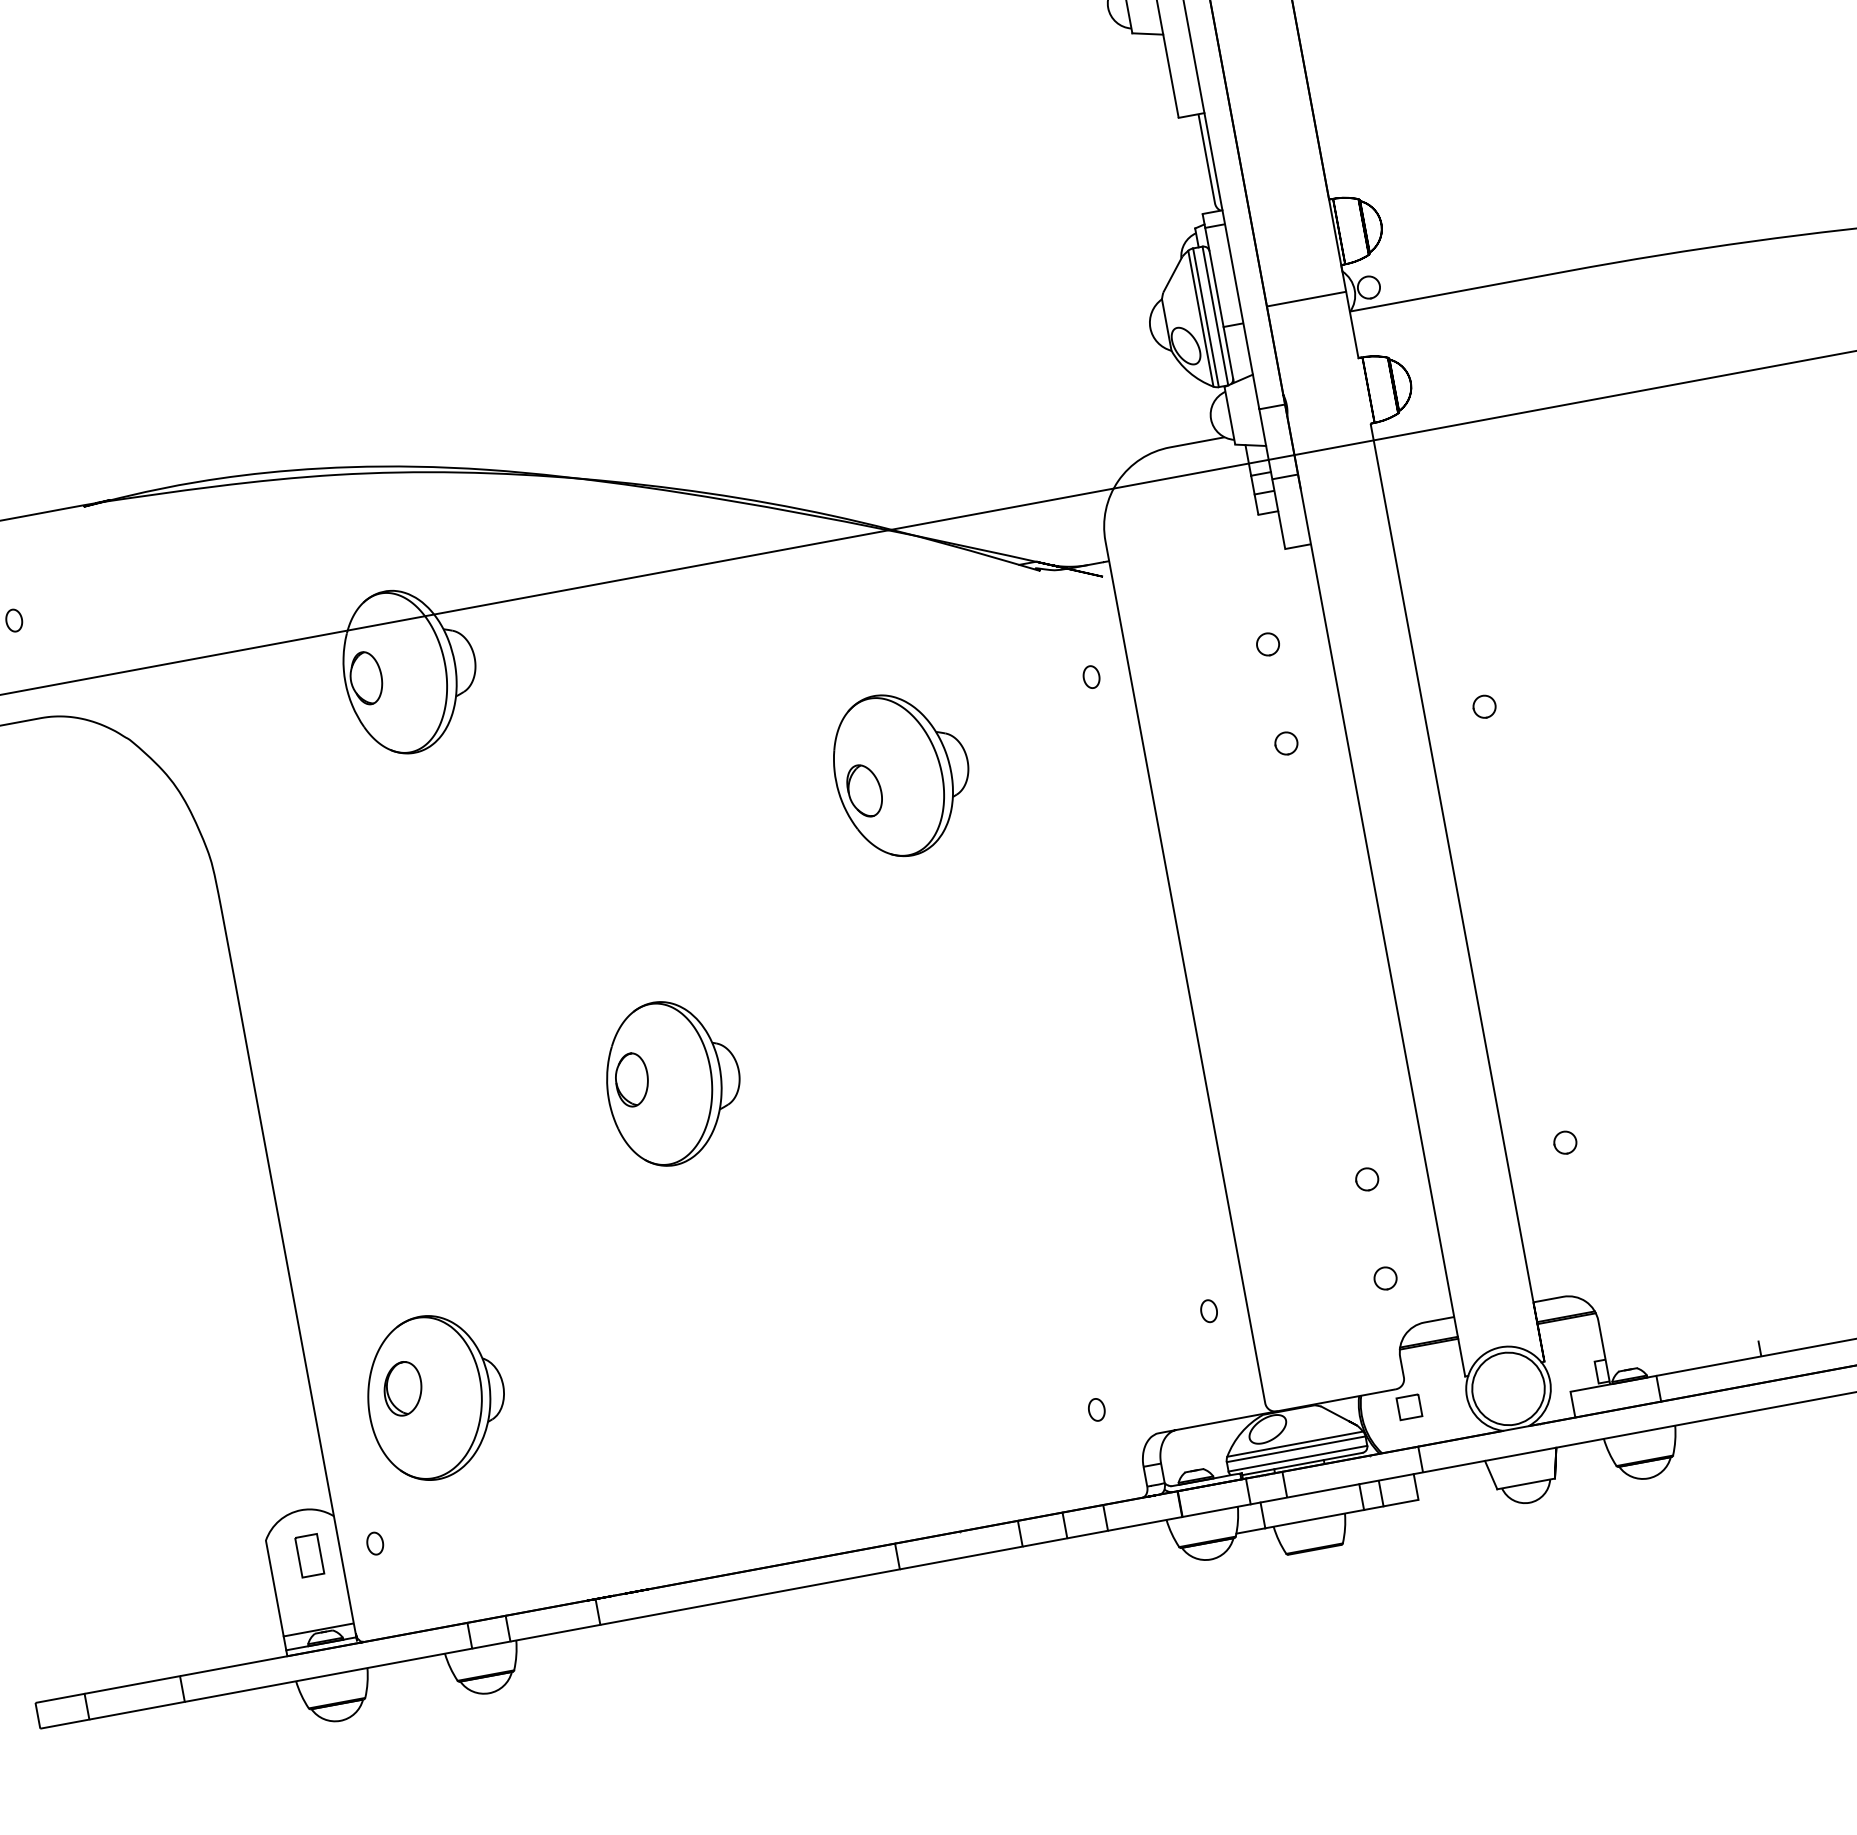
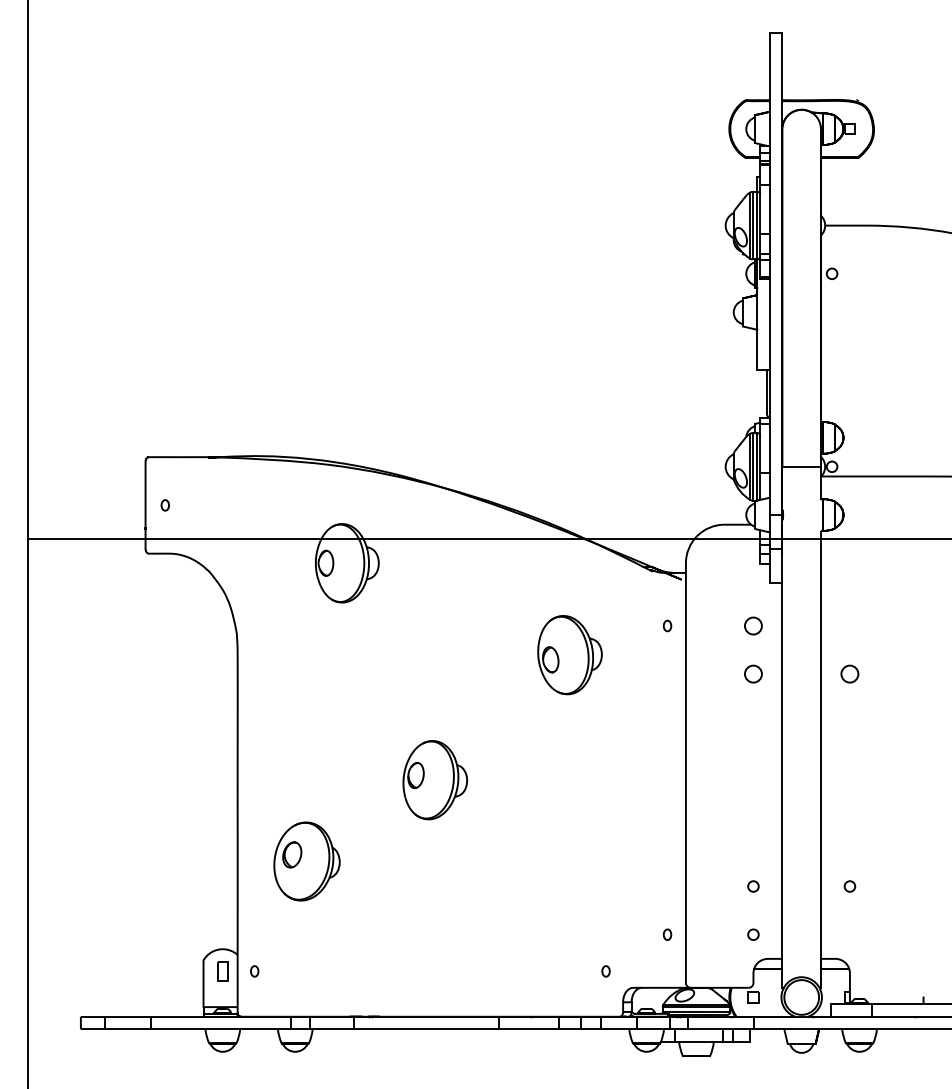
part: (1267, 643) -> (753, 625), size x1.6
part: (1483, 707) -> (849, 674), size x1.6
part: (1286, 743) -> (753, 674), size x1.6
part: (434, 1396) -> (306, 861), moved

